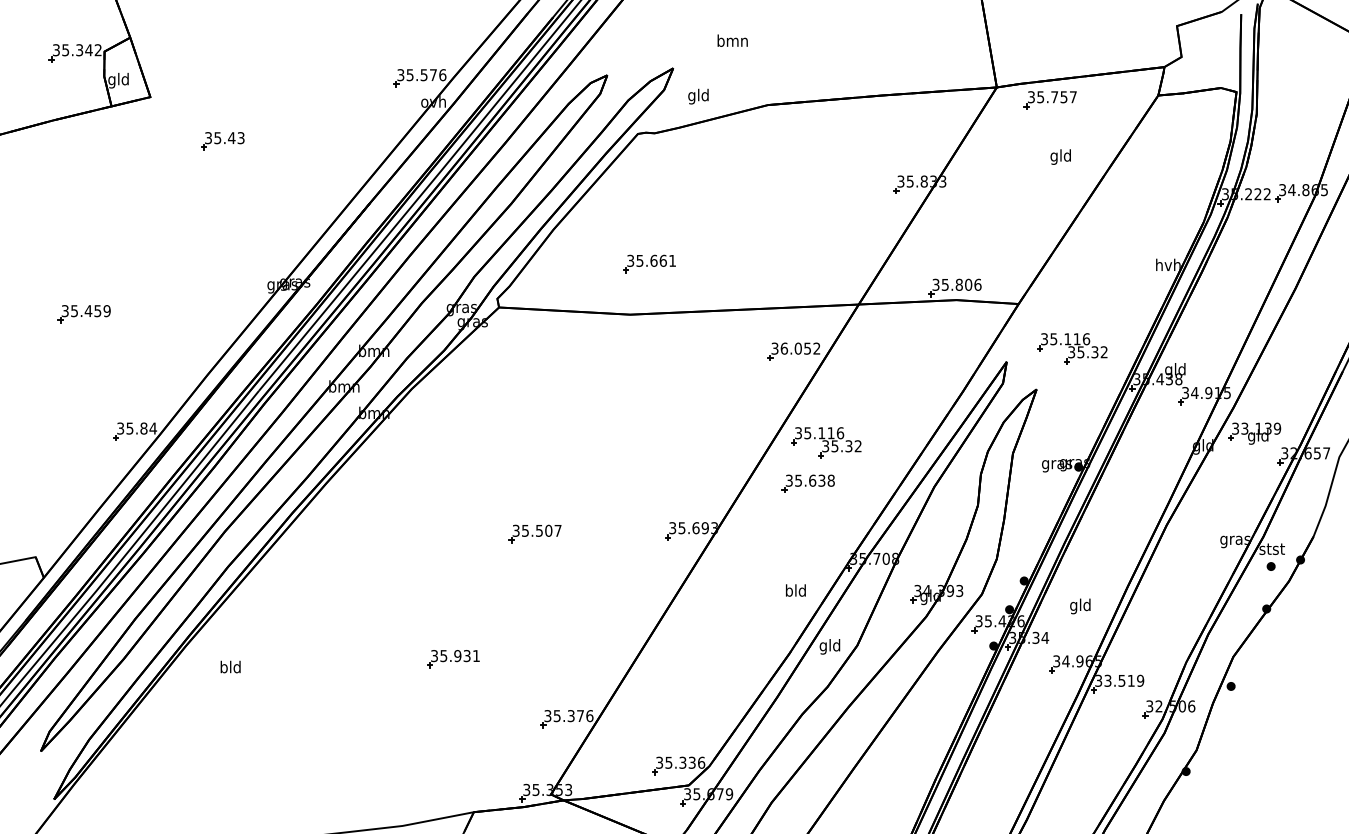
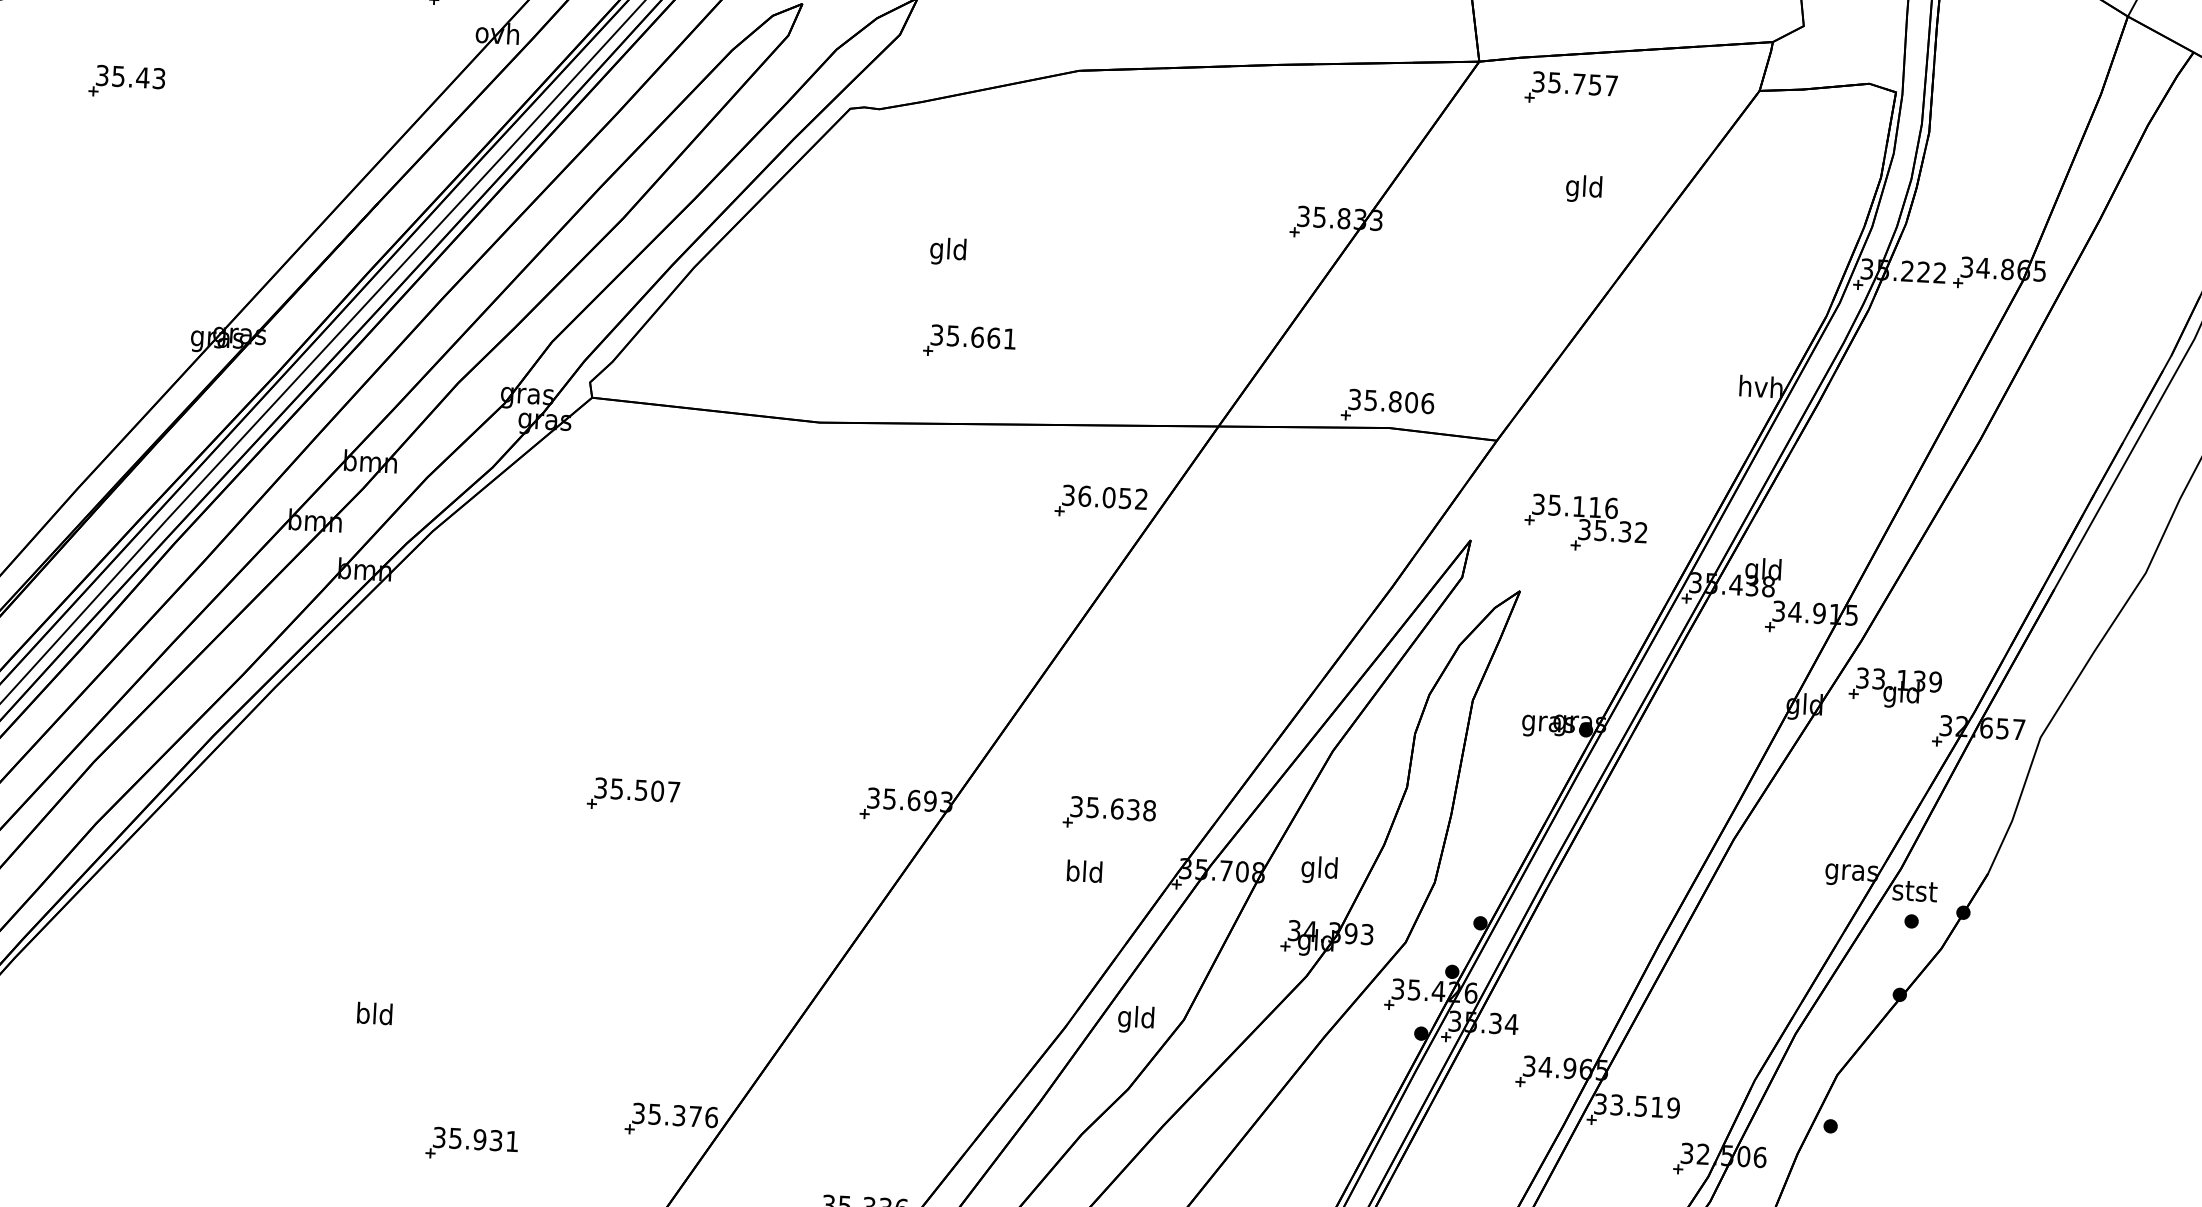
text: (698, 96) -> (948, 251), moved
part: (649, 263) -> (969, 341), moved
part: (826, 442) -> (1149, 663), removed
part: (807, 483) -> (1108, 813), moved
text: (795, 590) -> (1083, 871), moved
text: (1080, 606) -> (1319, 870), moved
part: (453, 659) -> (472, 1145), moved
text: (230, 666) -> (374, 1012), moved

